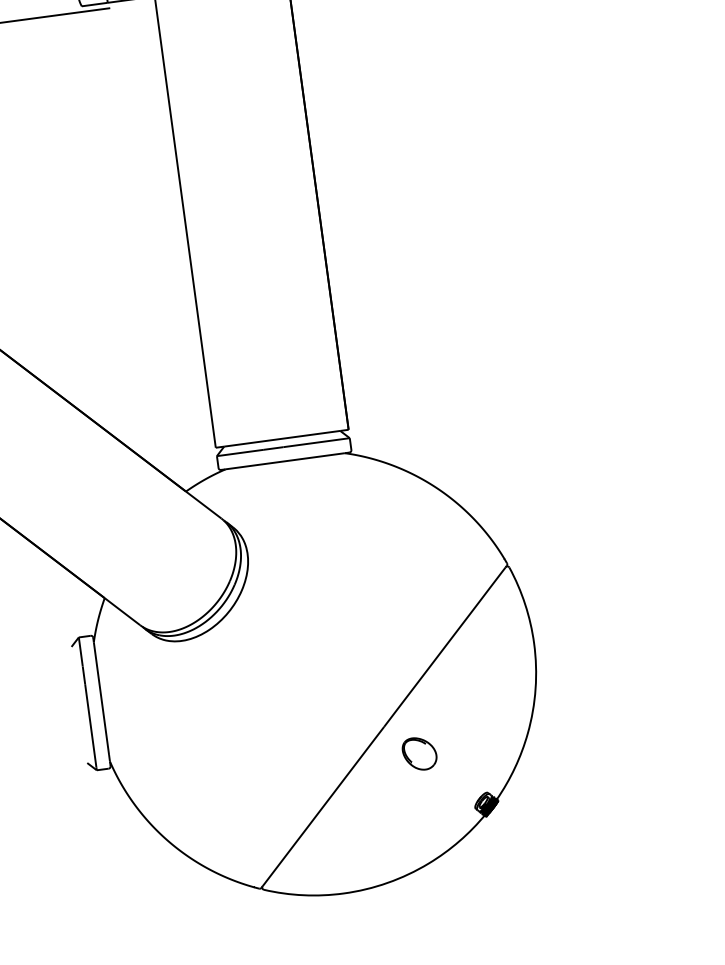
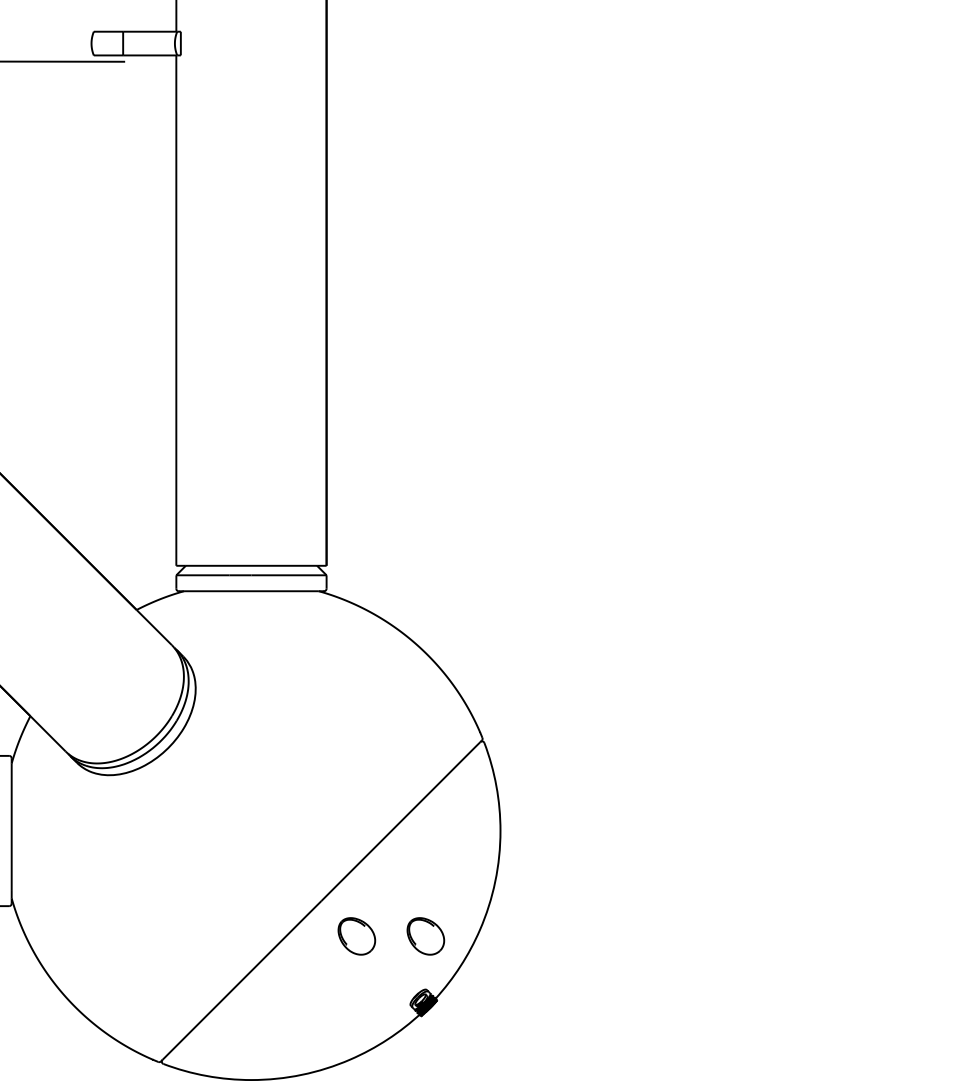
part: (480, 745) -> (425, 936), added

